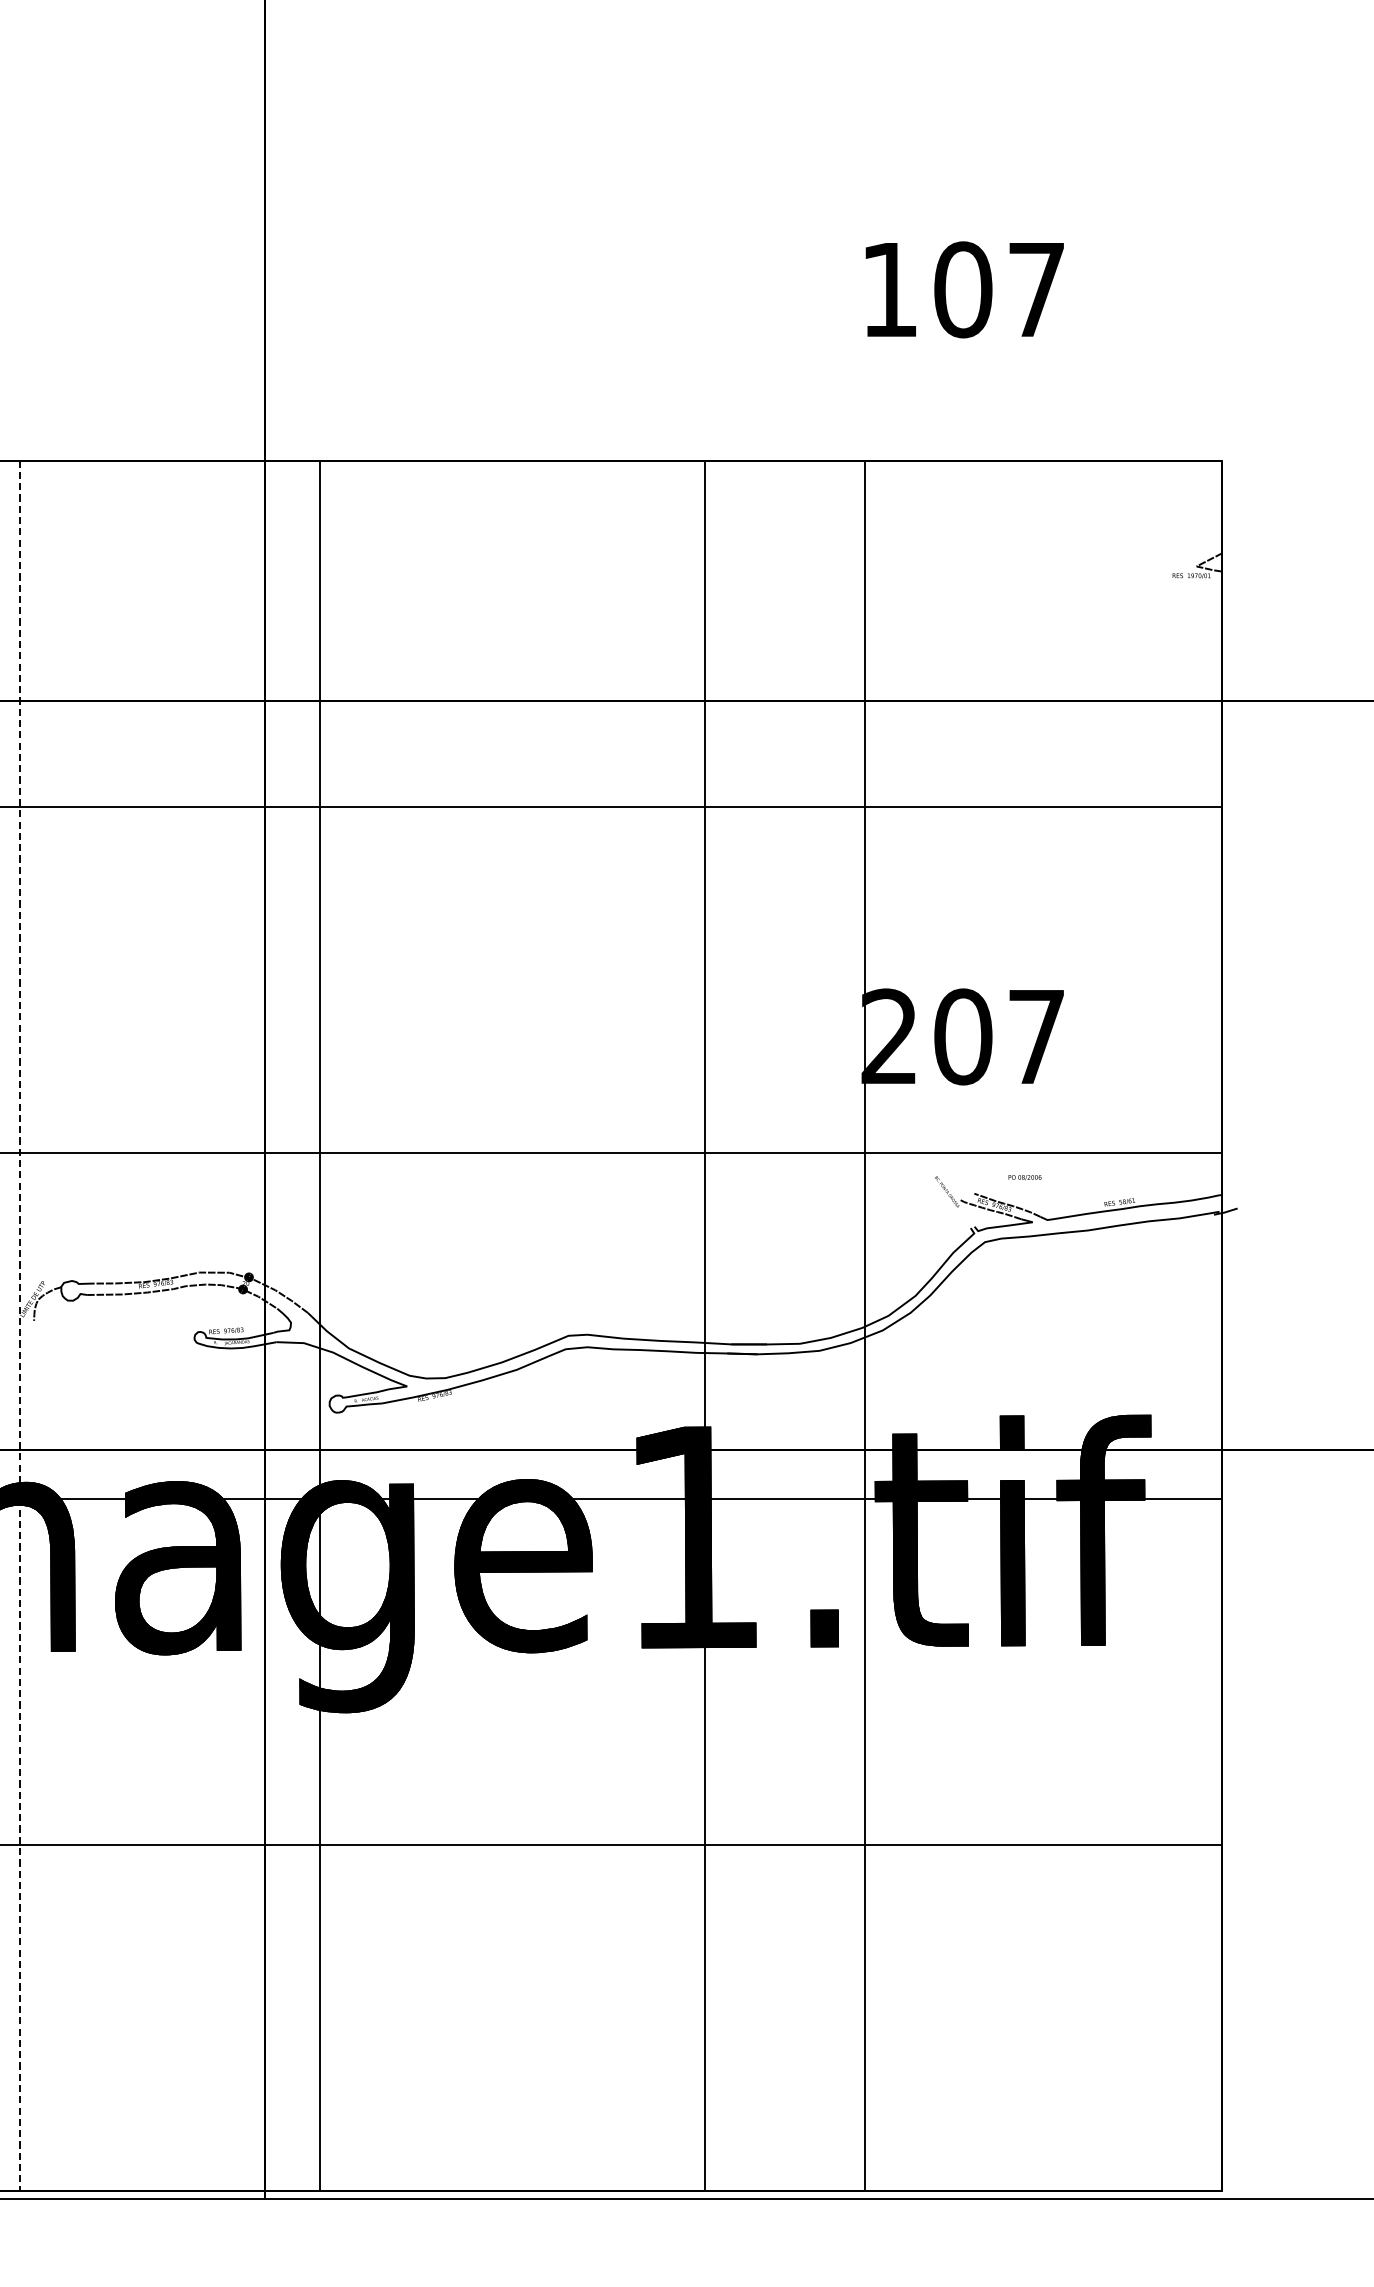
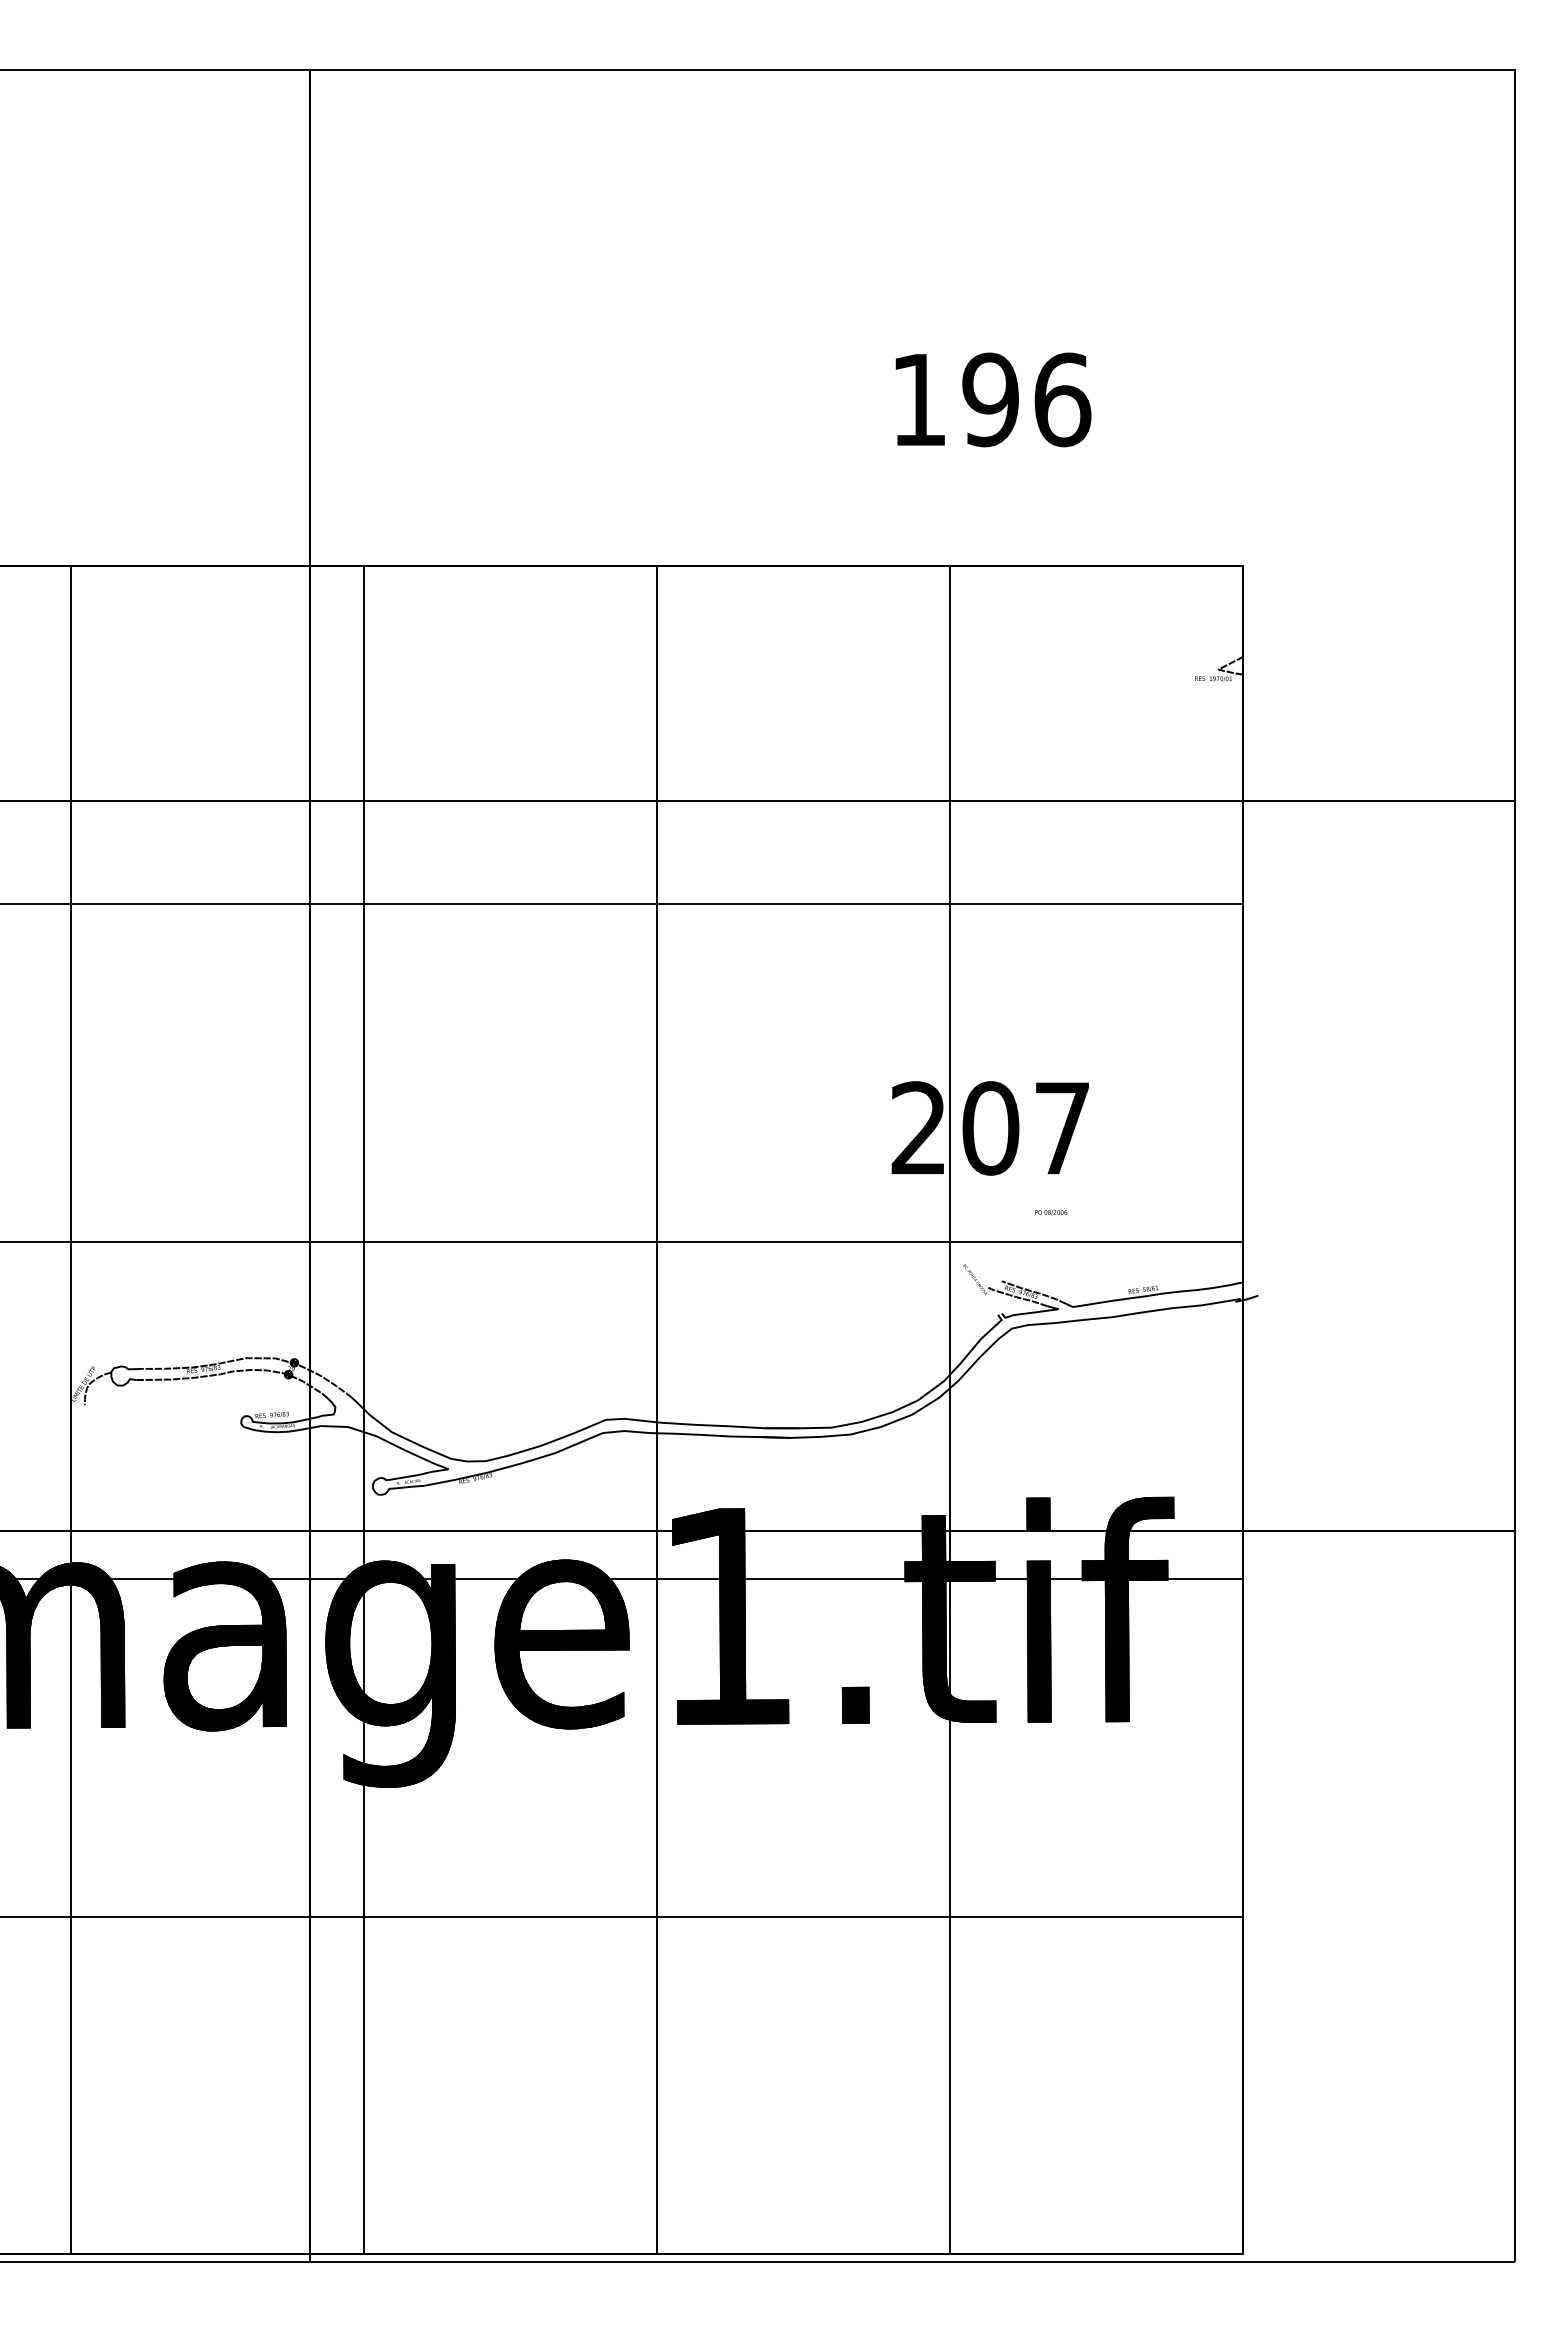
text: (999, 289) -> (1026, 399), 107 -> 196
text: (1025, 1177) -> (1051, 1212), moved
line: (19, 1326) -> (70, 1410), dashed -> solid
line: (705, 1326) -> (657, 1410), moved
line: (865, 1326) -> (950, 1410), moved

